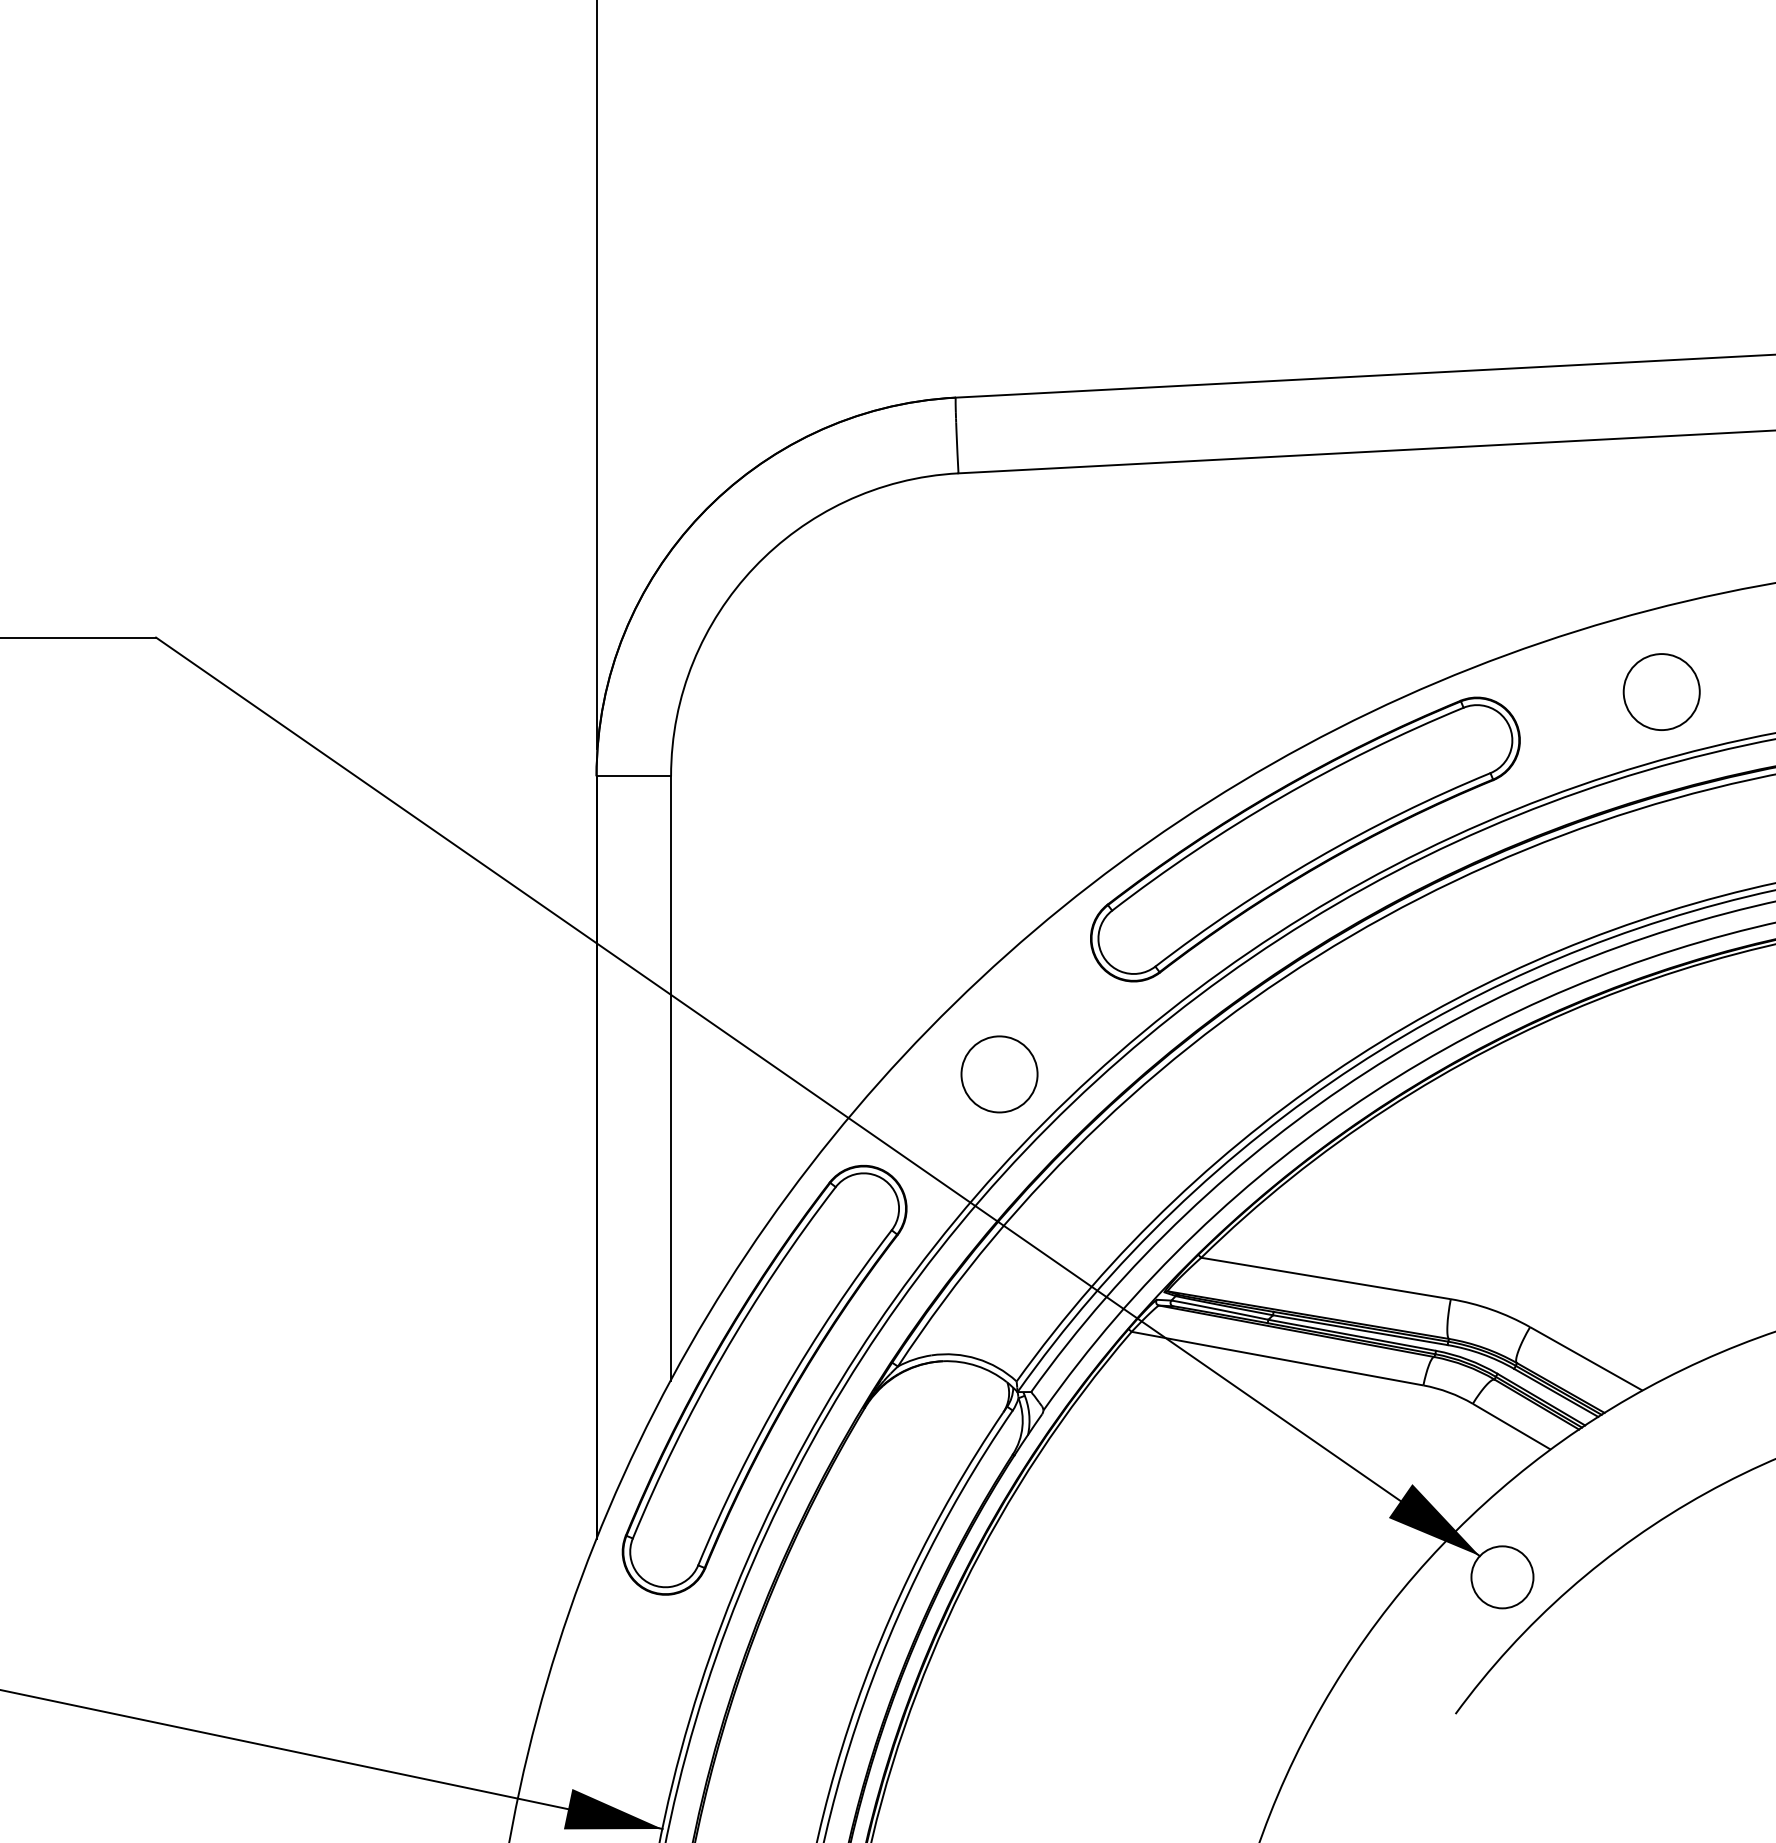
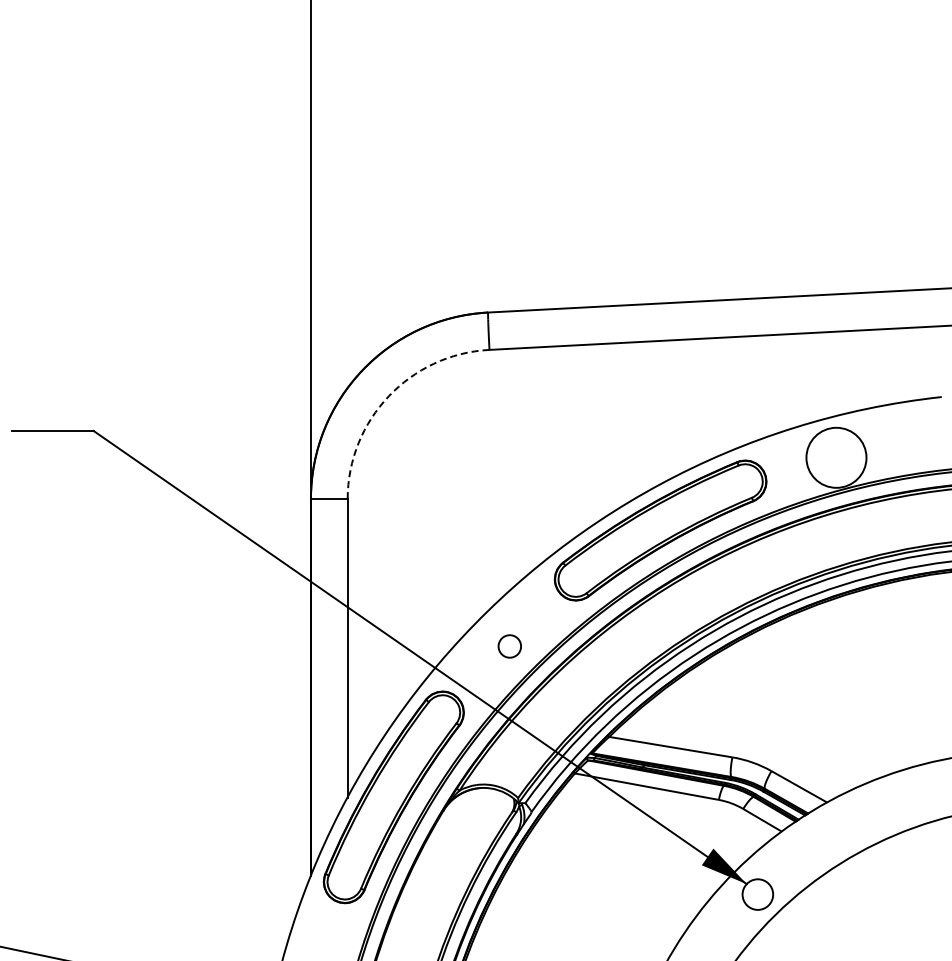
arc: (753, 567) -> (388, 396), solid -> dashed
circle: (1661, 691) -> (836, 457), size x1.6
circle: (999, 1074) -> (509, 646), size x0.6

